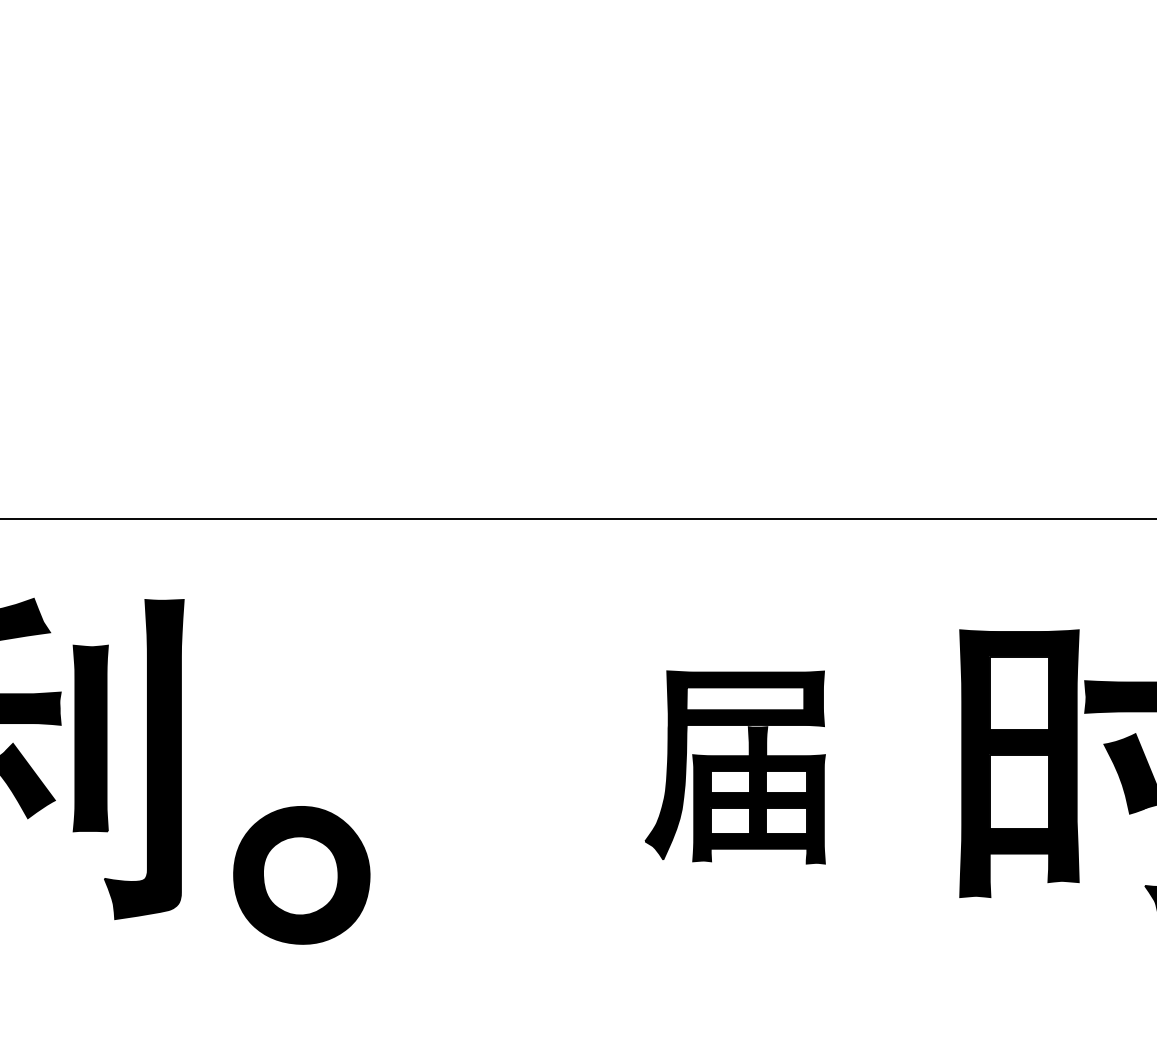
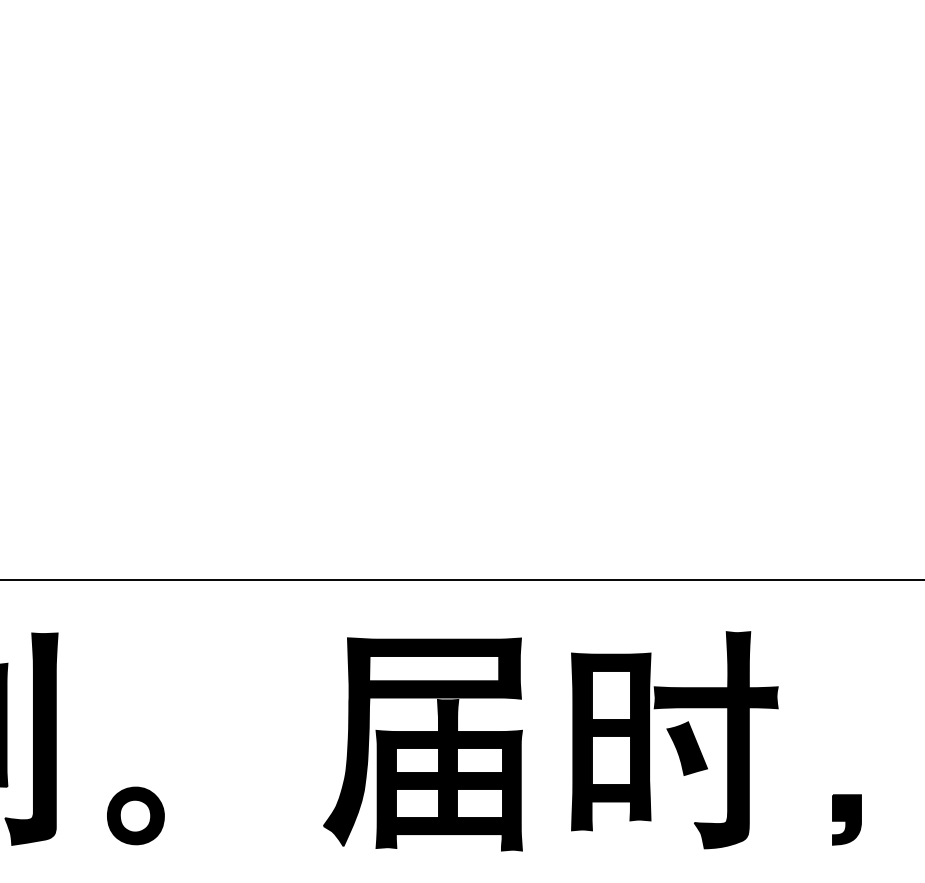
part: (734, 767) -> (422, 744), size x1.67
part: (301, 874) -> (135, 815), size x0.62

